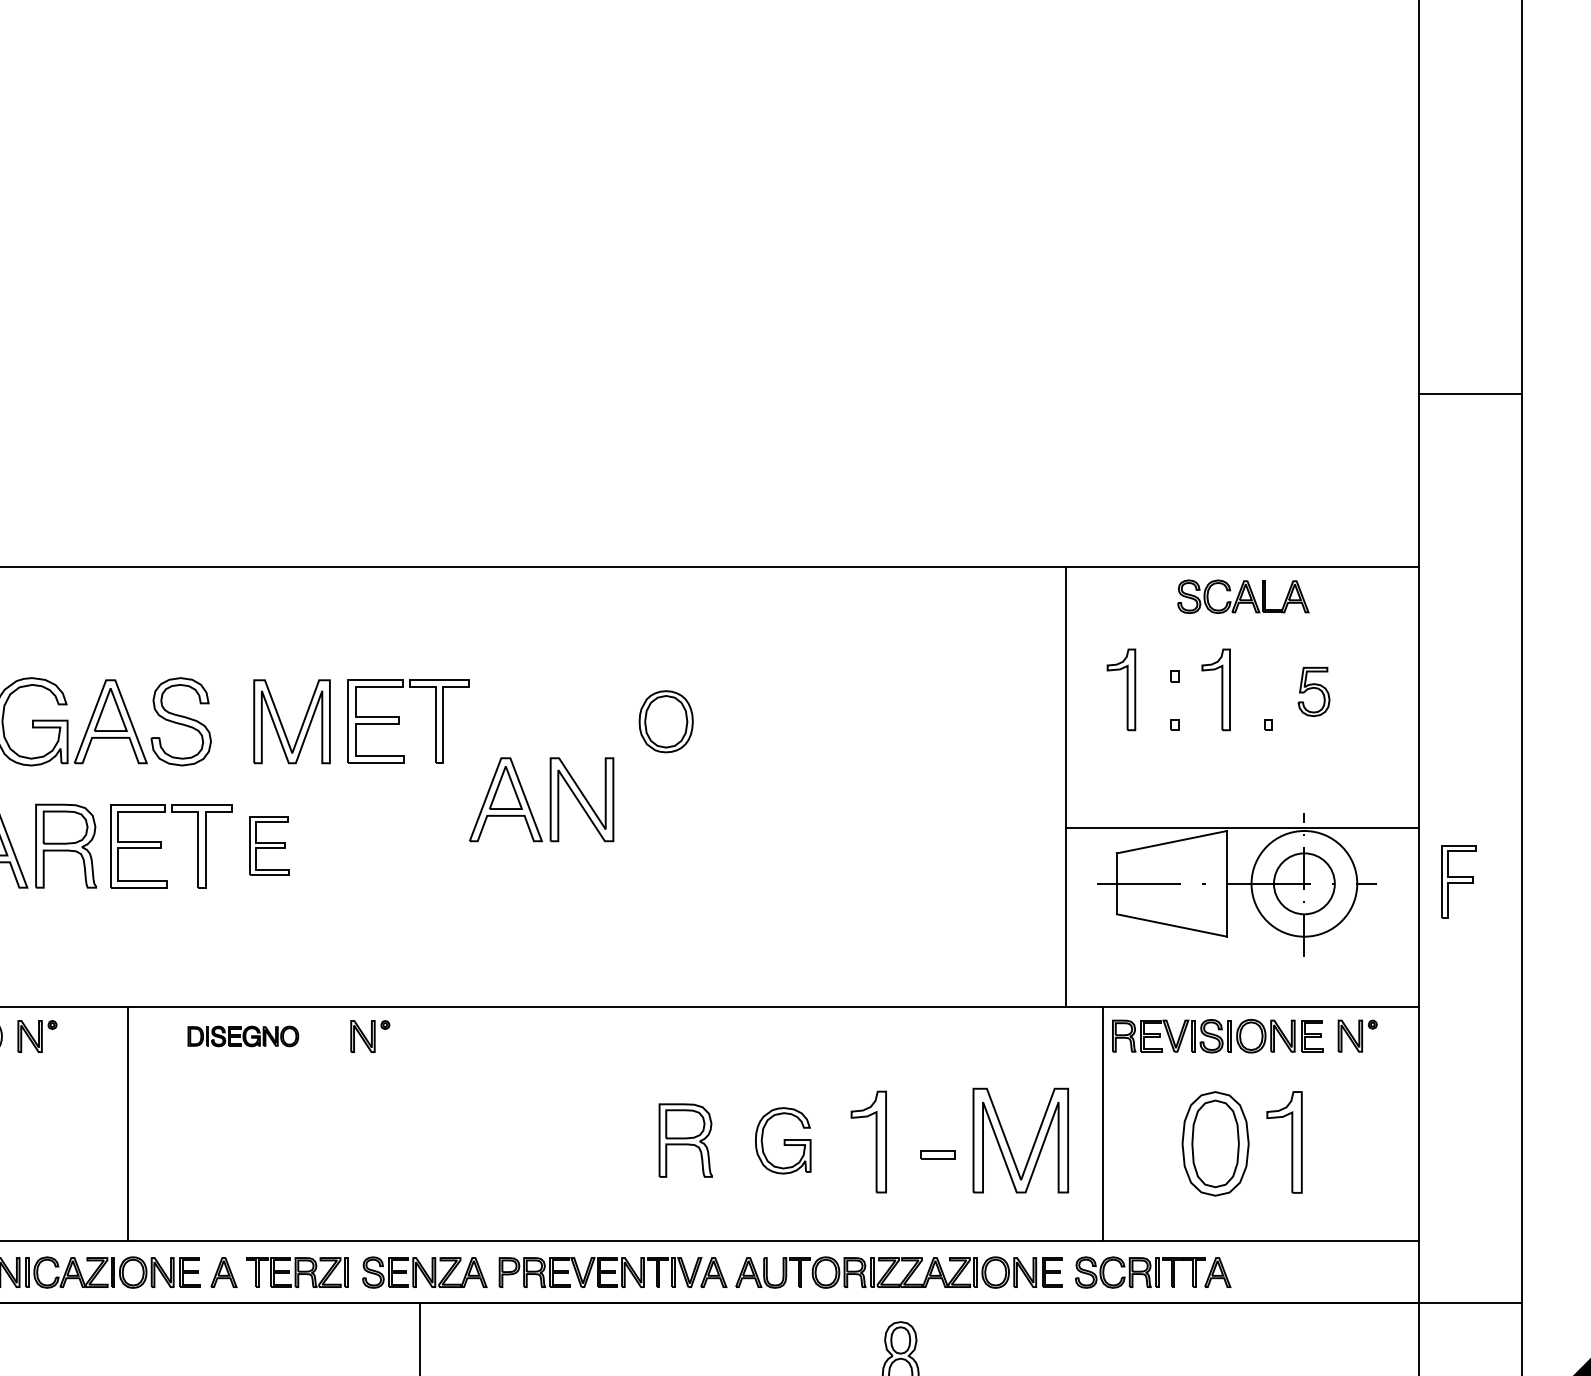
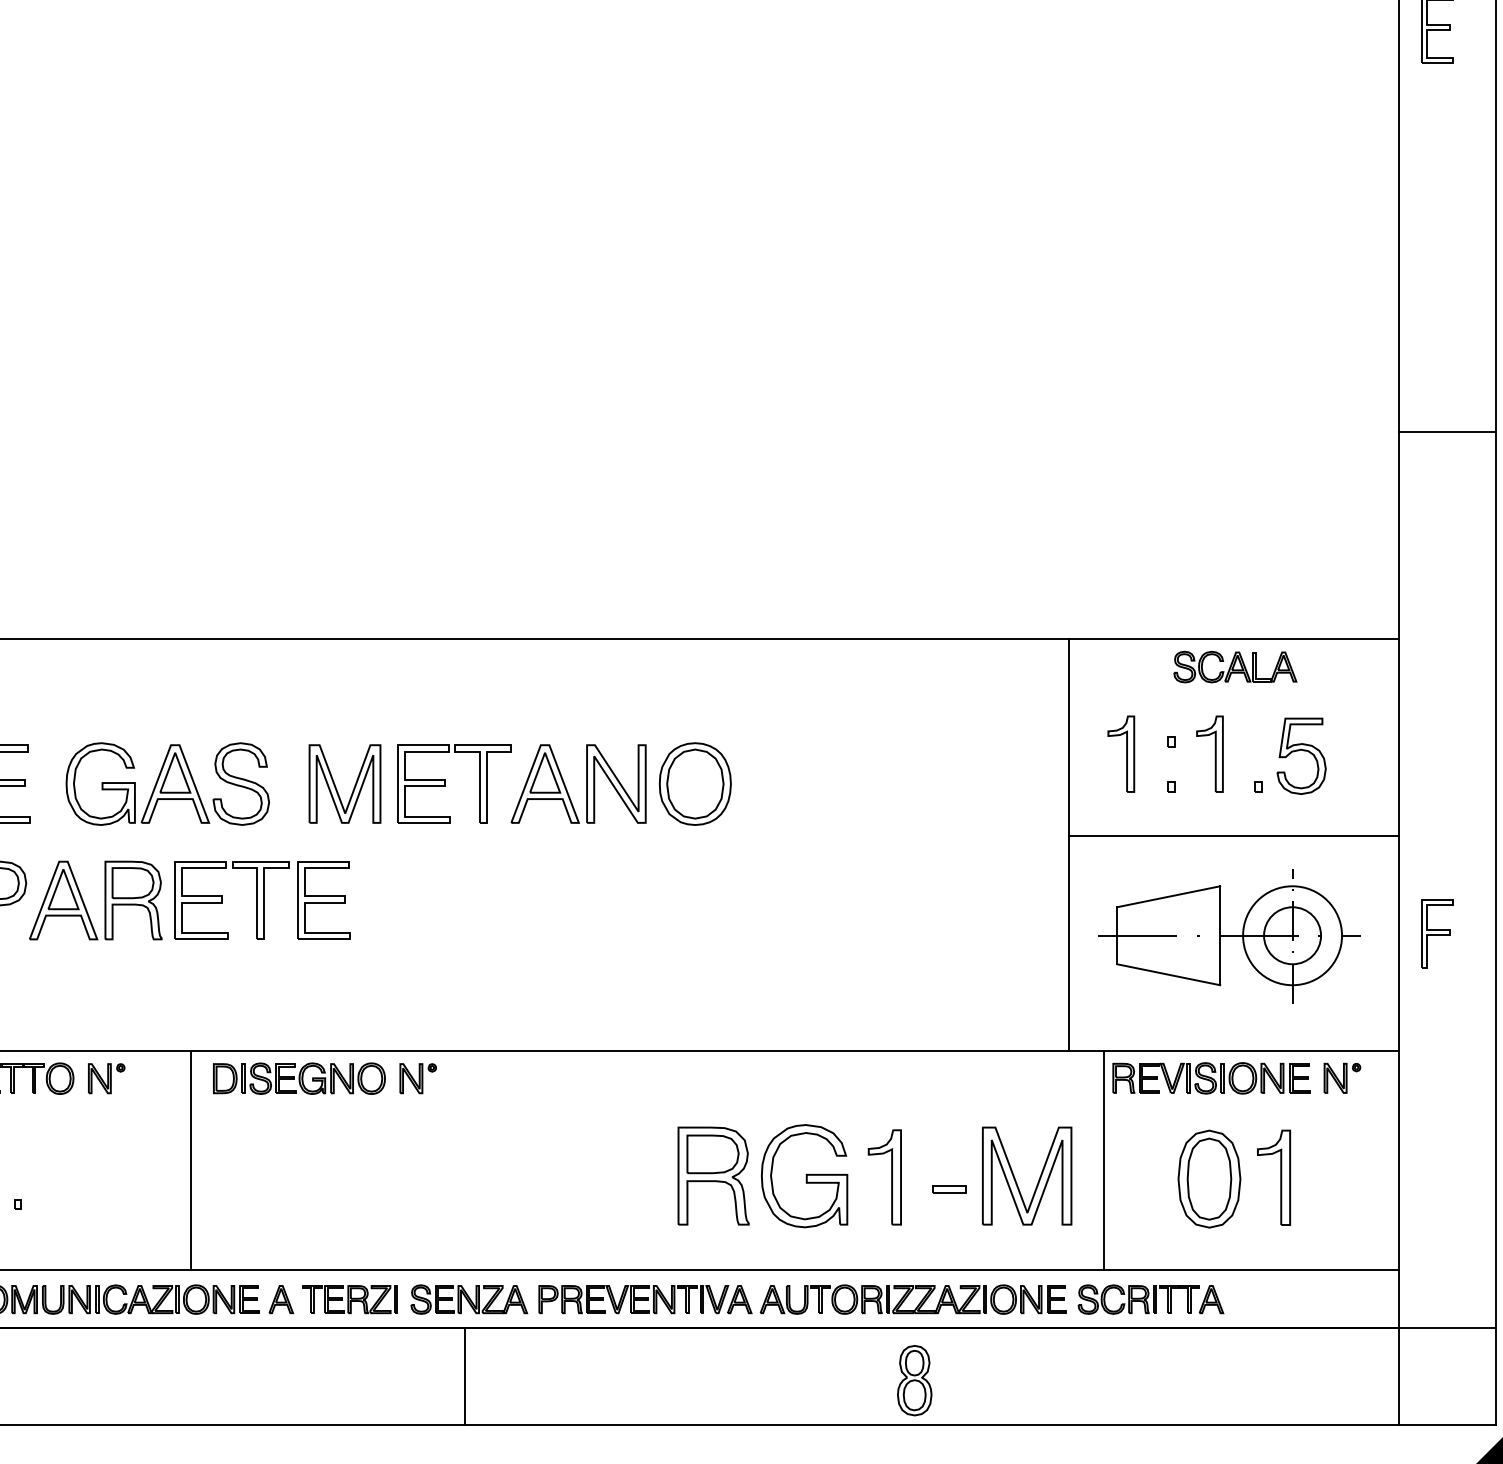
line: (1469, 394) -> (1447, 432), moved
part: (1313, 691) -> (1301, 755), size x1.67
part: (665, 721) -> (694, 783), size x1.43
part: (550, 799) -> (586, 783), moved
line: (1242, 828) -> (1234, 835), moved
part: (269, 846) -> (323, 900), size x1.43
part: (243, 1036) -> (299, 1078), size x1.67
part: (685, 1139) -> (713, 1175), size x1.43
part: (782, 1141) -> (804, 1176), size x1.67

